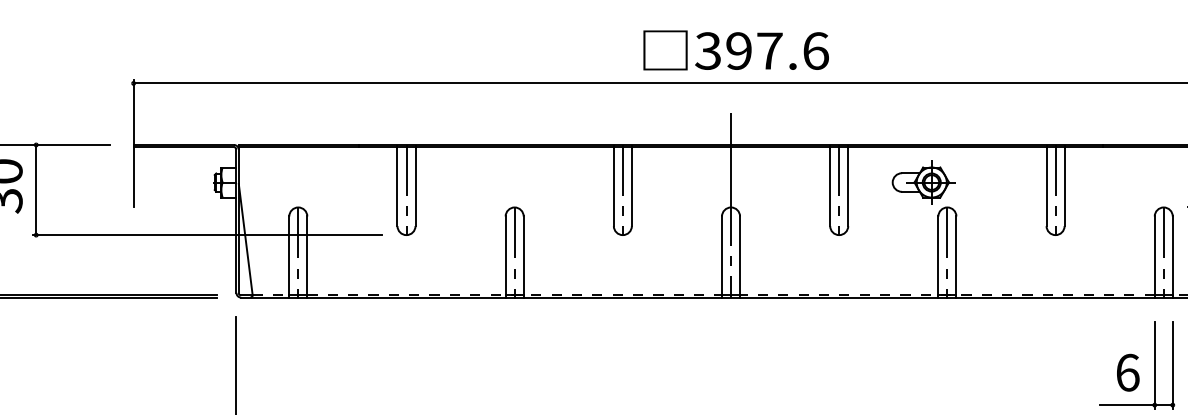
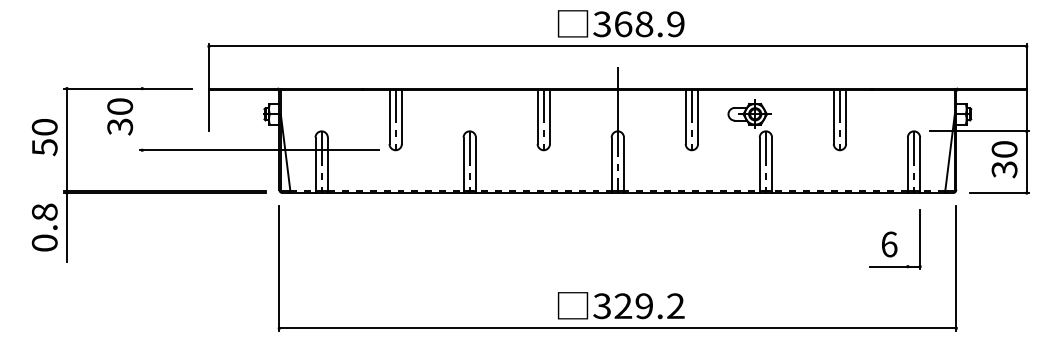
text: (777, 51) -> (649, 24), 397.6 -> 368.9
line: (36, 190) -> (142, 119), removed
line: (1154, 365) -> (907, 239), removed

